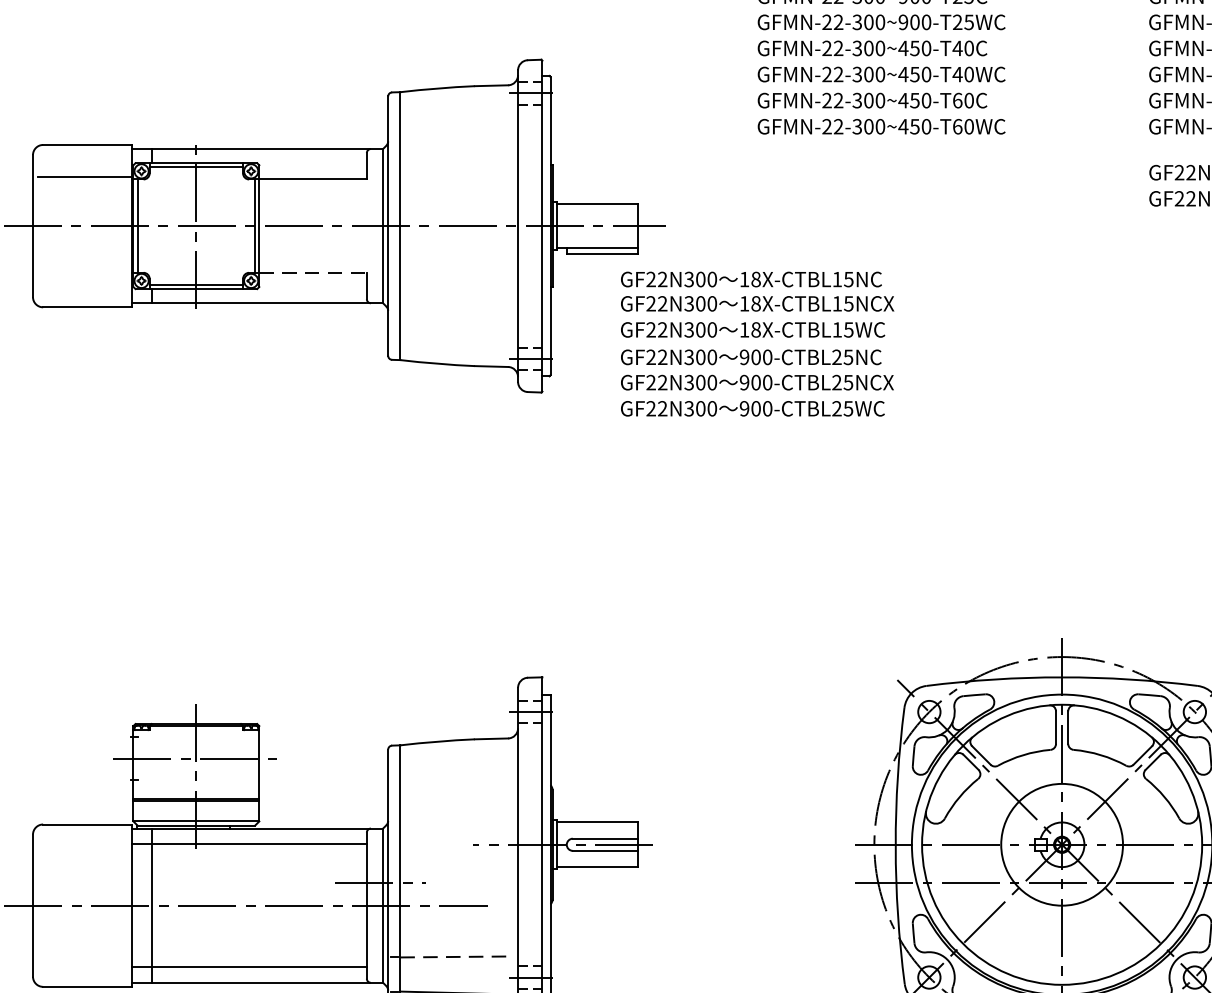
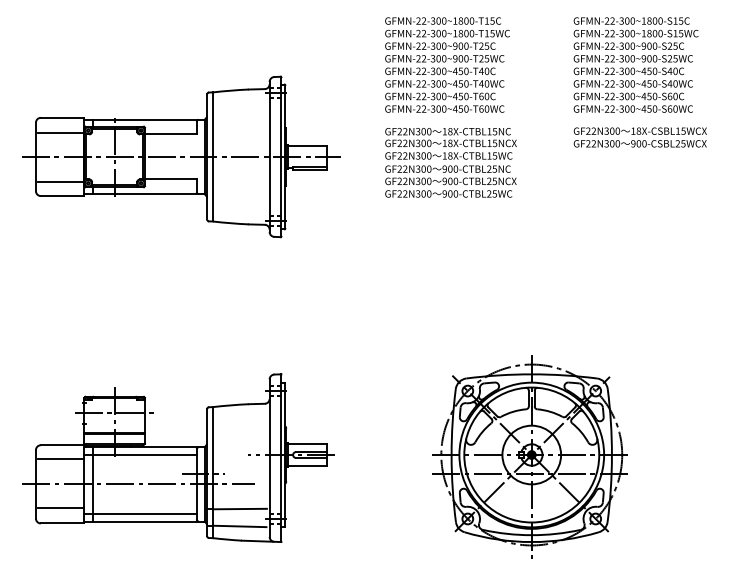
line: (312, 272) -> (170, 179), dashed -> solid
line: (83, 279) -> (60, 182), added
text: (756, 343) -> (450, 162), moved
line: (83, 852) -> (60, 458), added
line: (83, 953) -> (60, 507), added
line: (455, 957) -> (239, 509), dashed -> solid

